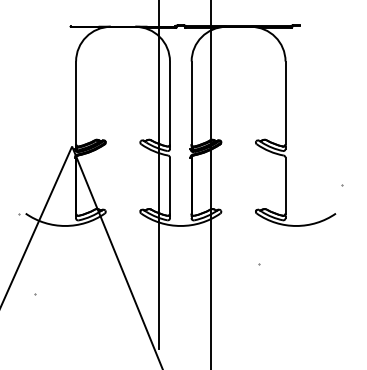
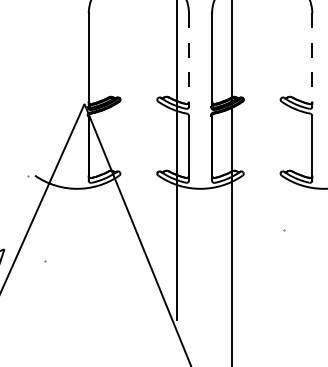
line: (169, 103) -> (188, 58), solid -> dashed
line: (285, 103) -> (312, 58), solid -> dashed

